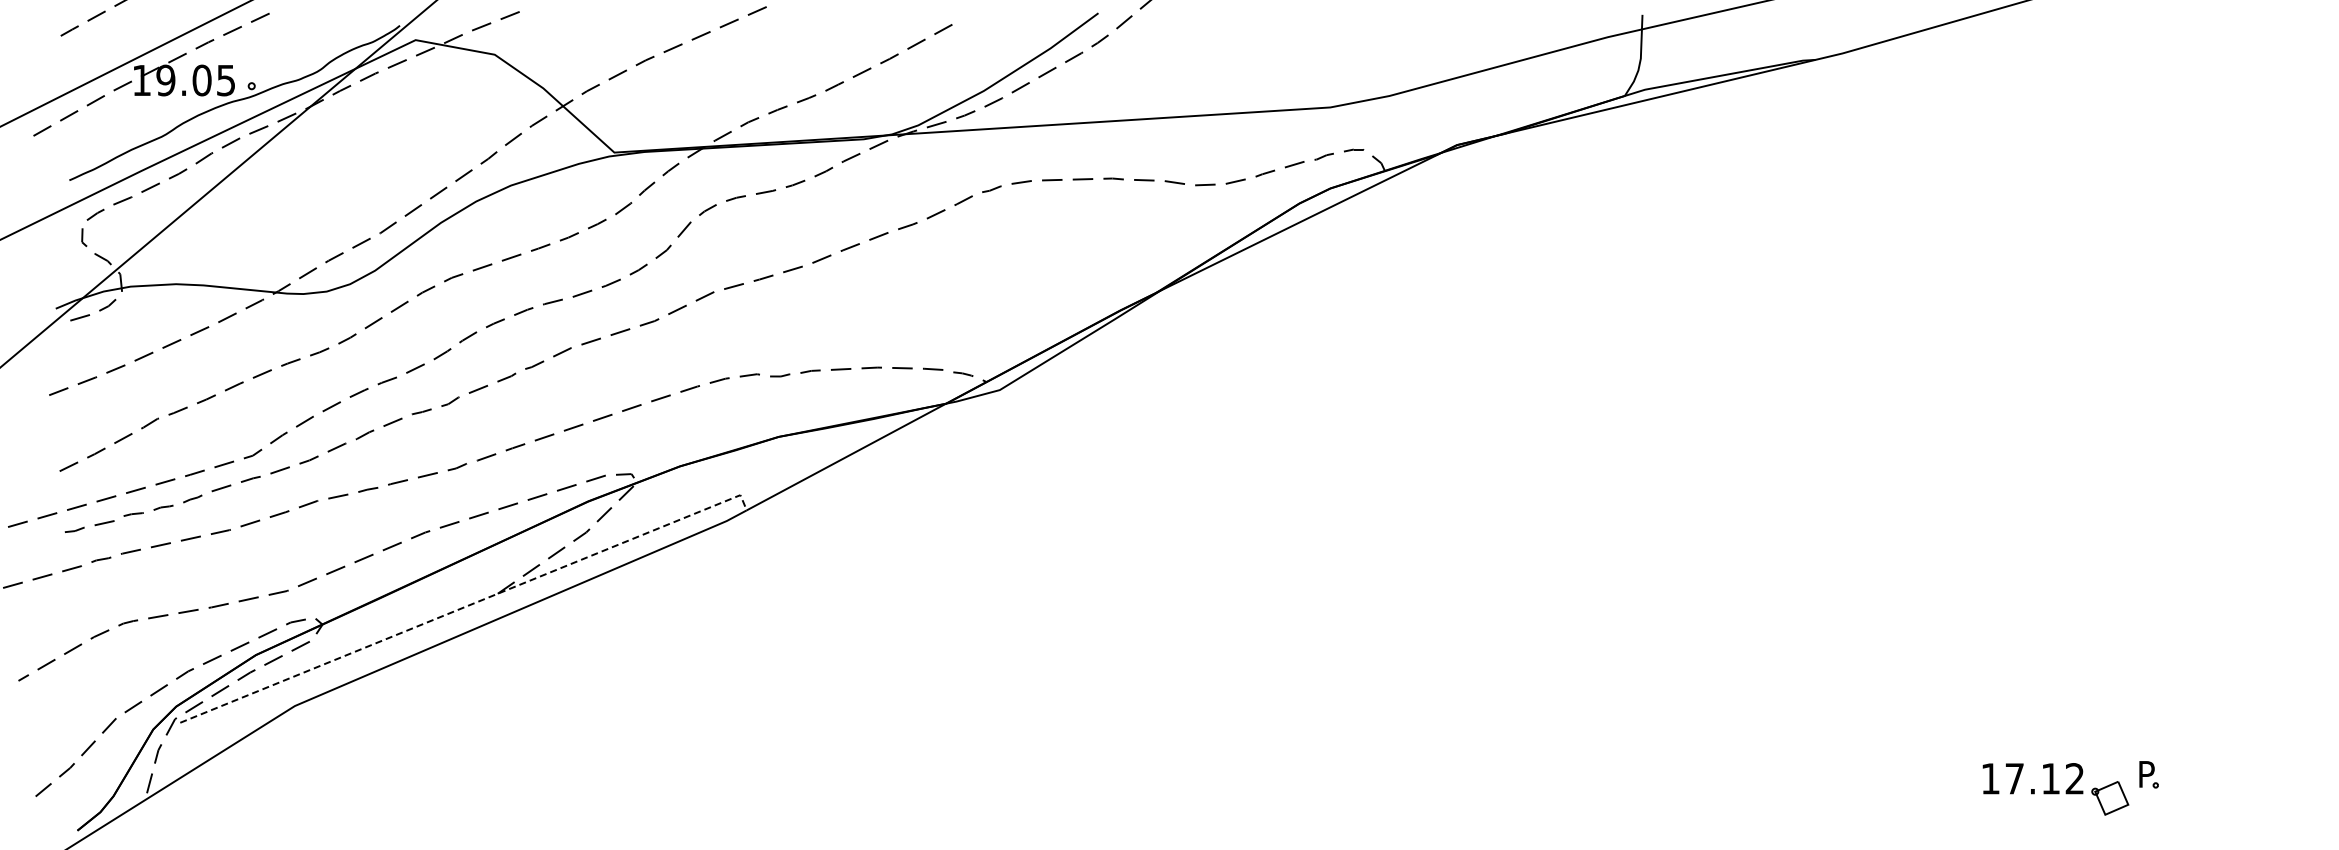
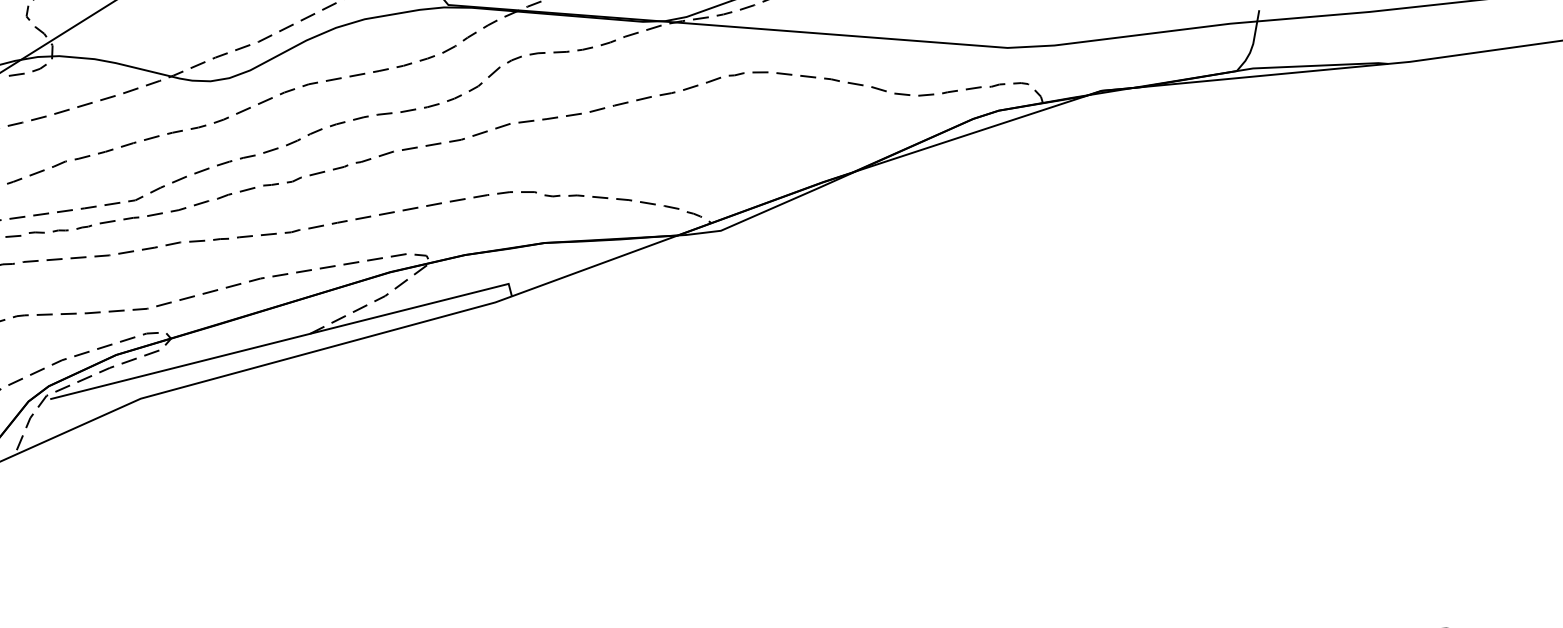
line: (469, 605) -> (286, 339), dashed -> solid

